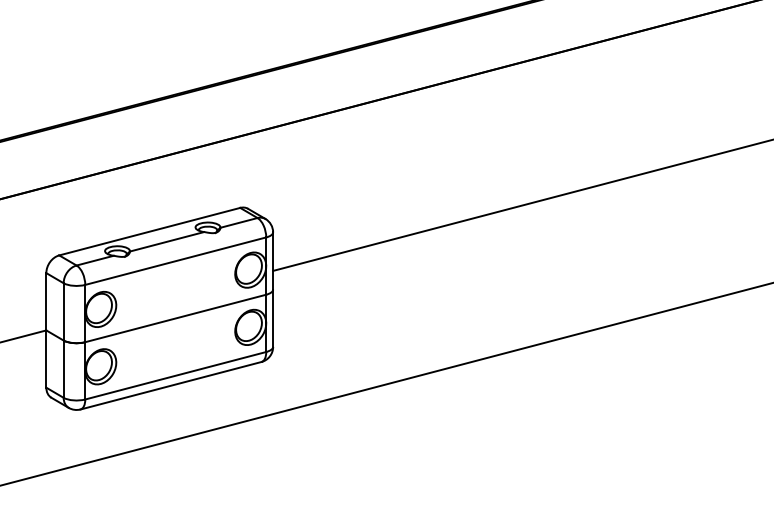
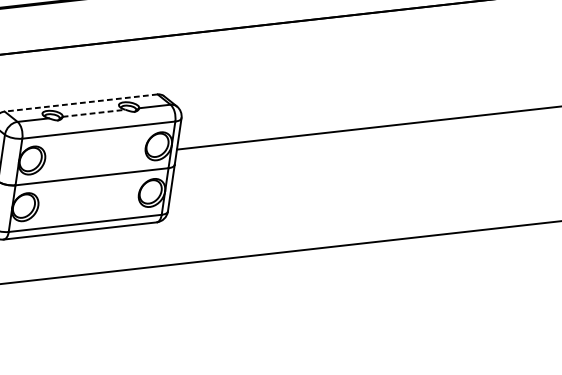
line: (149, 231) -> (80, 102), solid -> dashed
line: (167, 241) -> (94, 113), solid -> dashed

